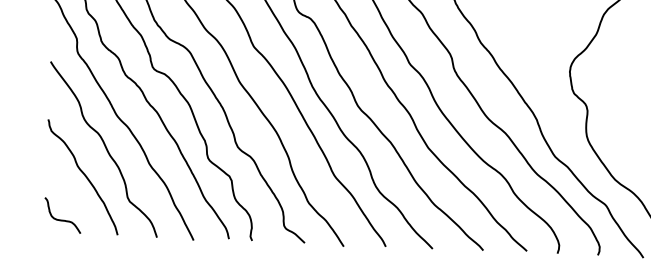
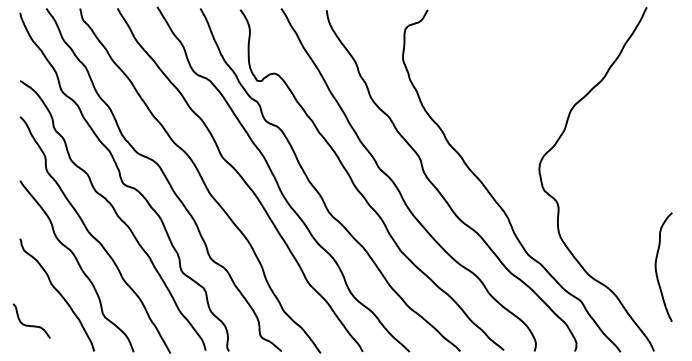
curve: (62, 219) -> (31, 325), moved

